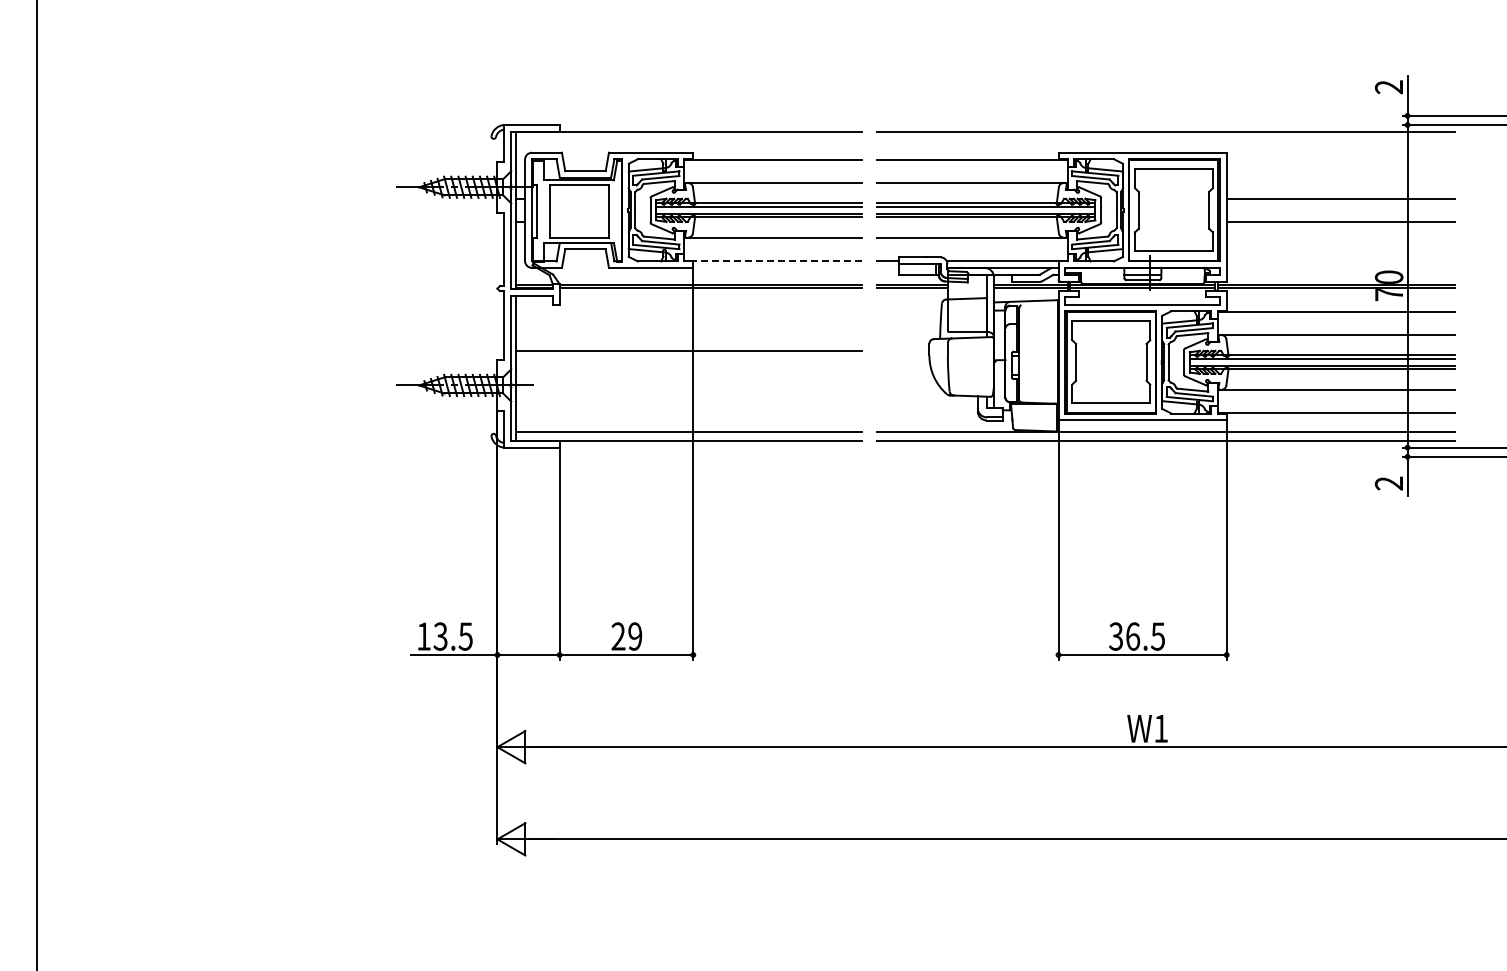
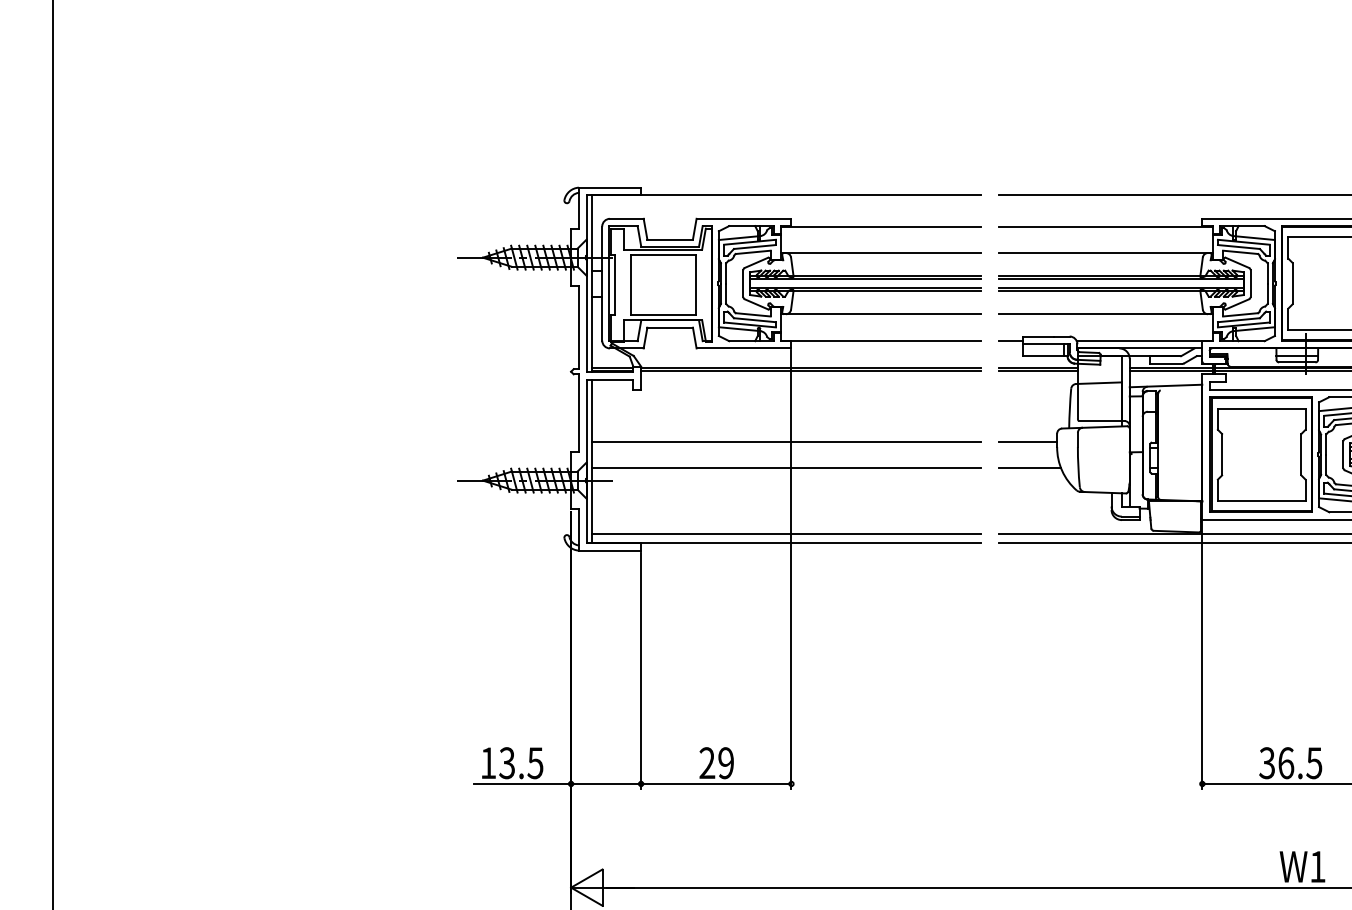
line: (772, 261) -> (880, 341), dashed -> solid
line: (903, 350) -> (1027, 441), added
line: (688, 373) -> (786, 467), added
line: (904, 373) -> (1029, 467), added

